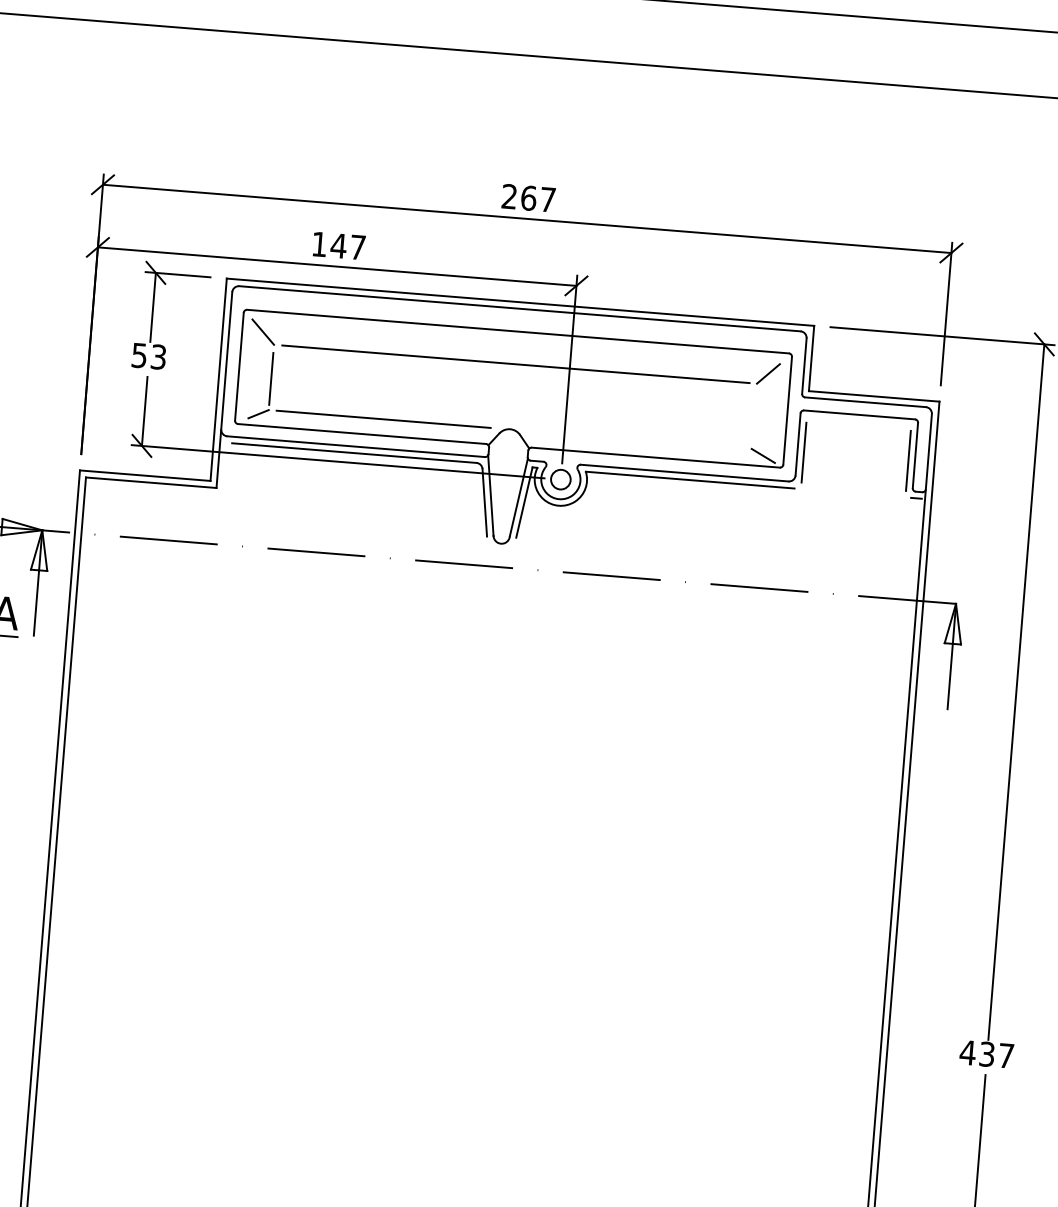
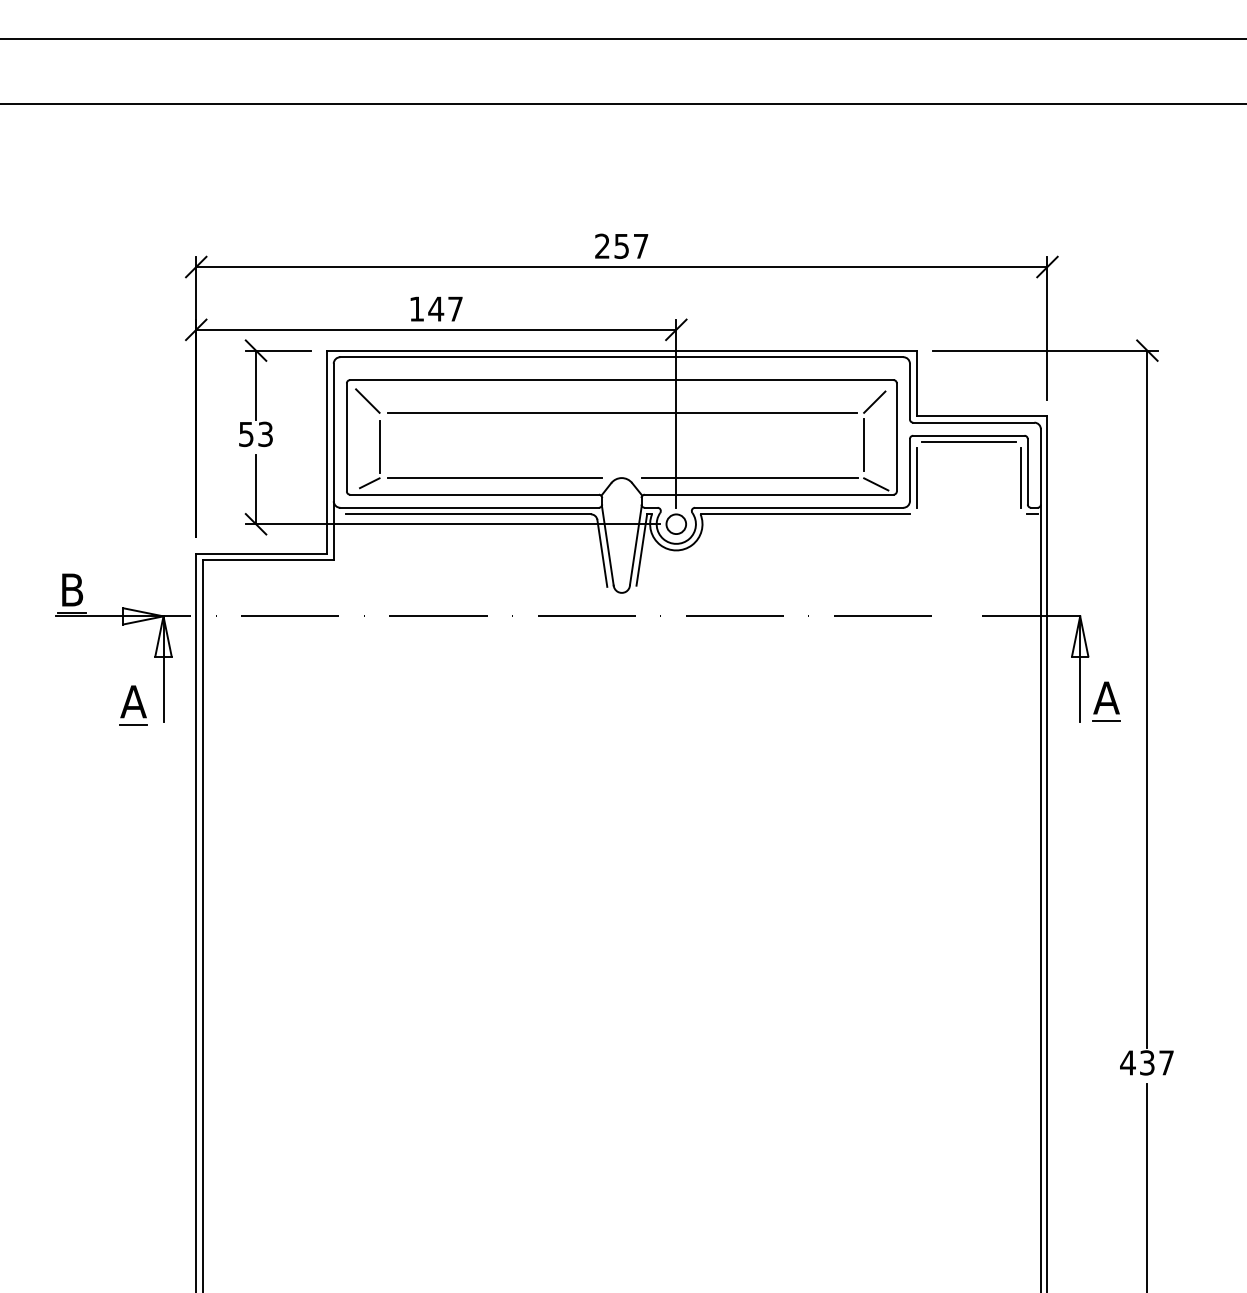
text: (528, 197) -> (621, 245), 267 -> 257
line: (754, 415) -> (864, 444), added
line: (858, 421) -> (968, 442), added
line: (637, 439) -> (749, 478), added
part: (975, 690) -> (1106, 701), added

